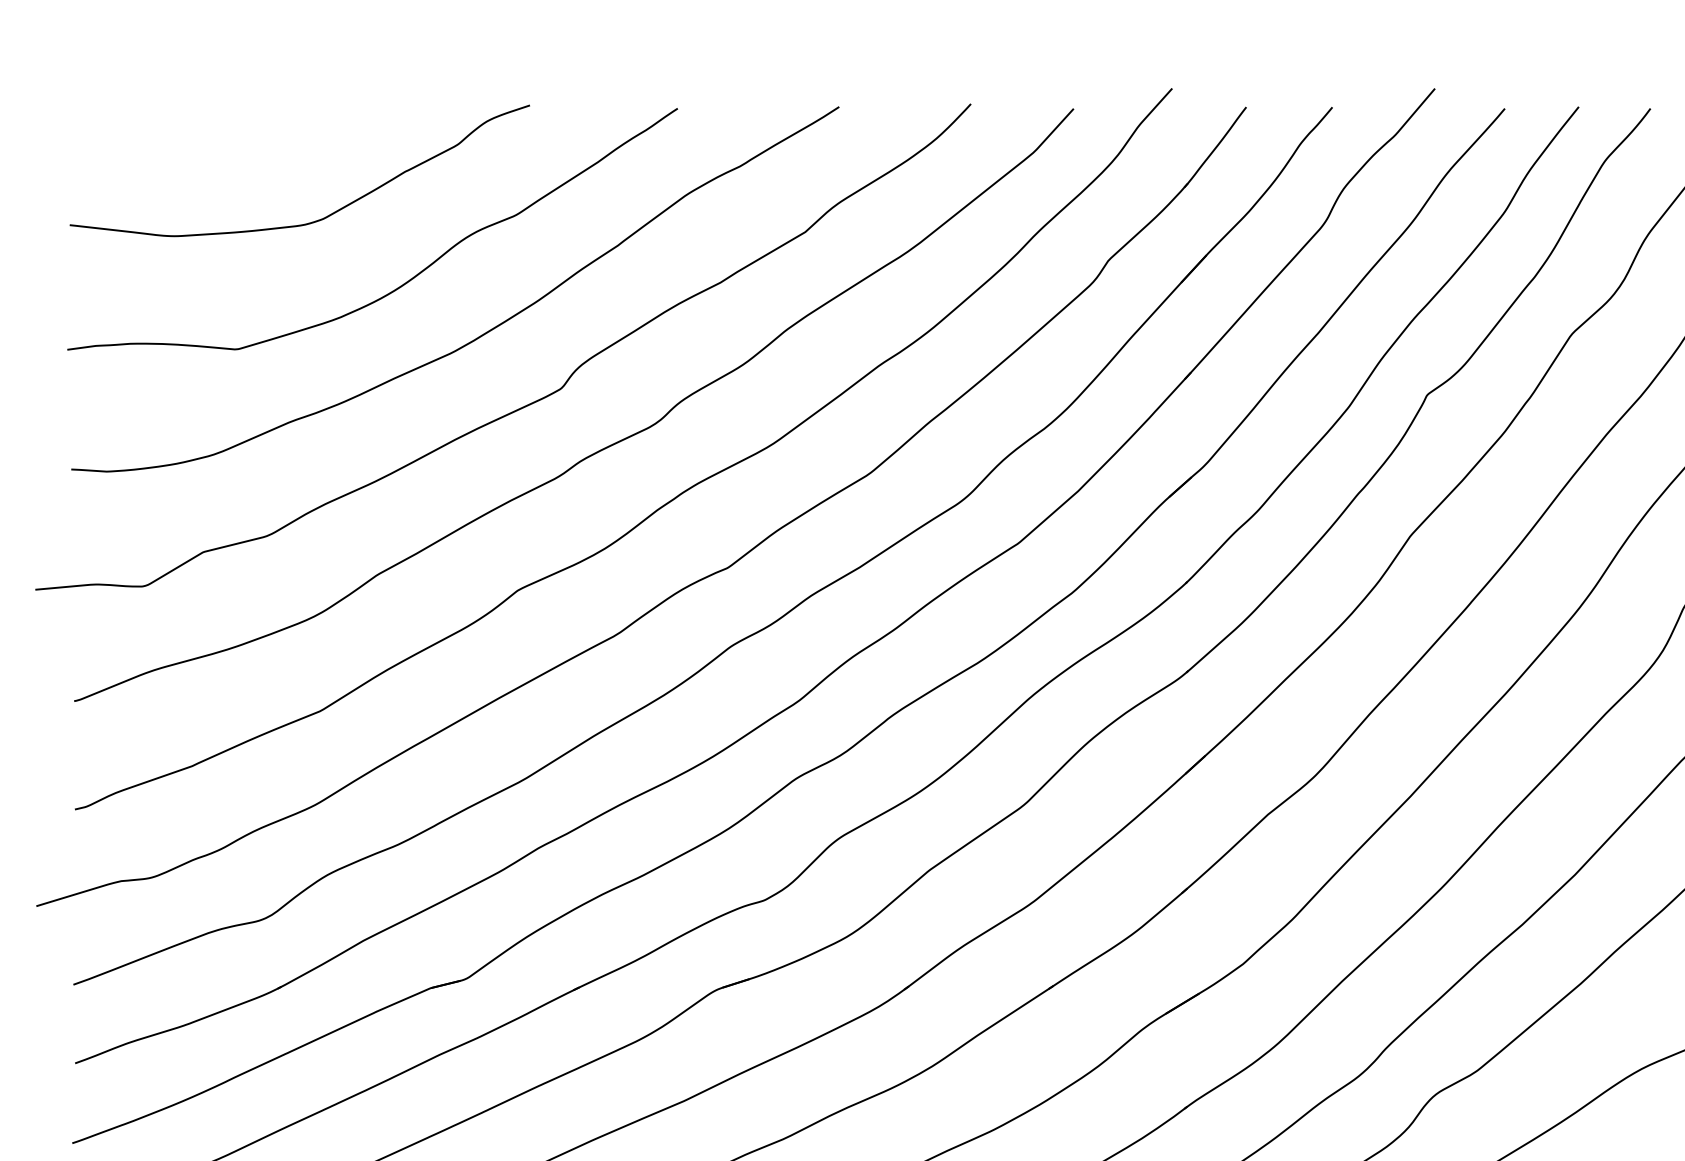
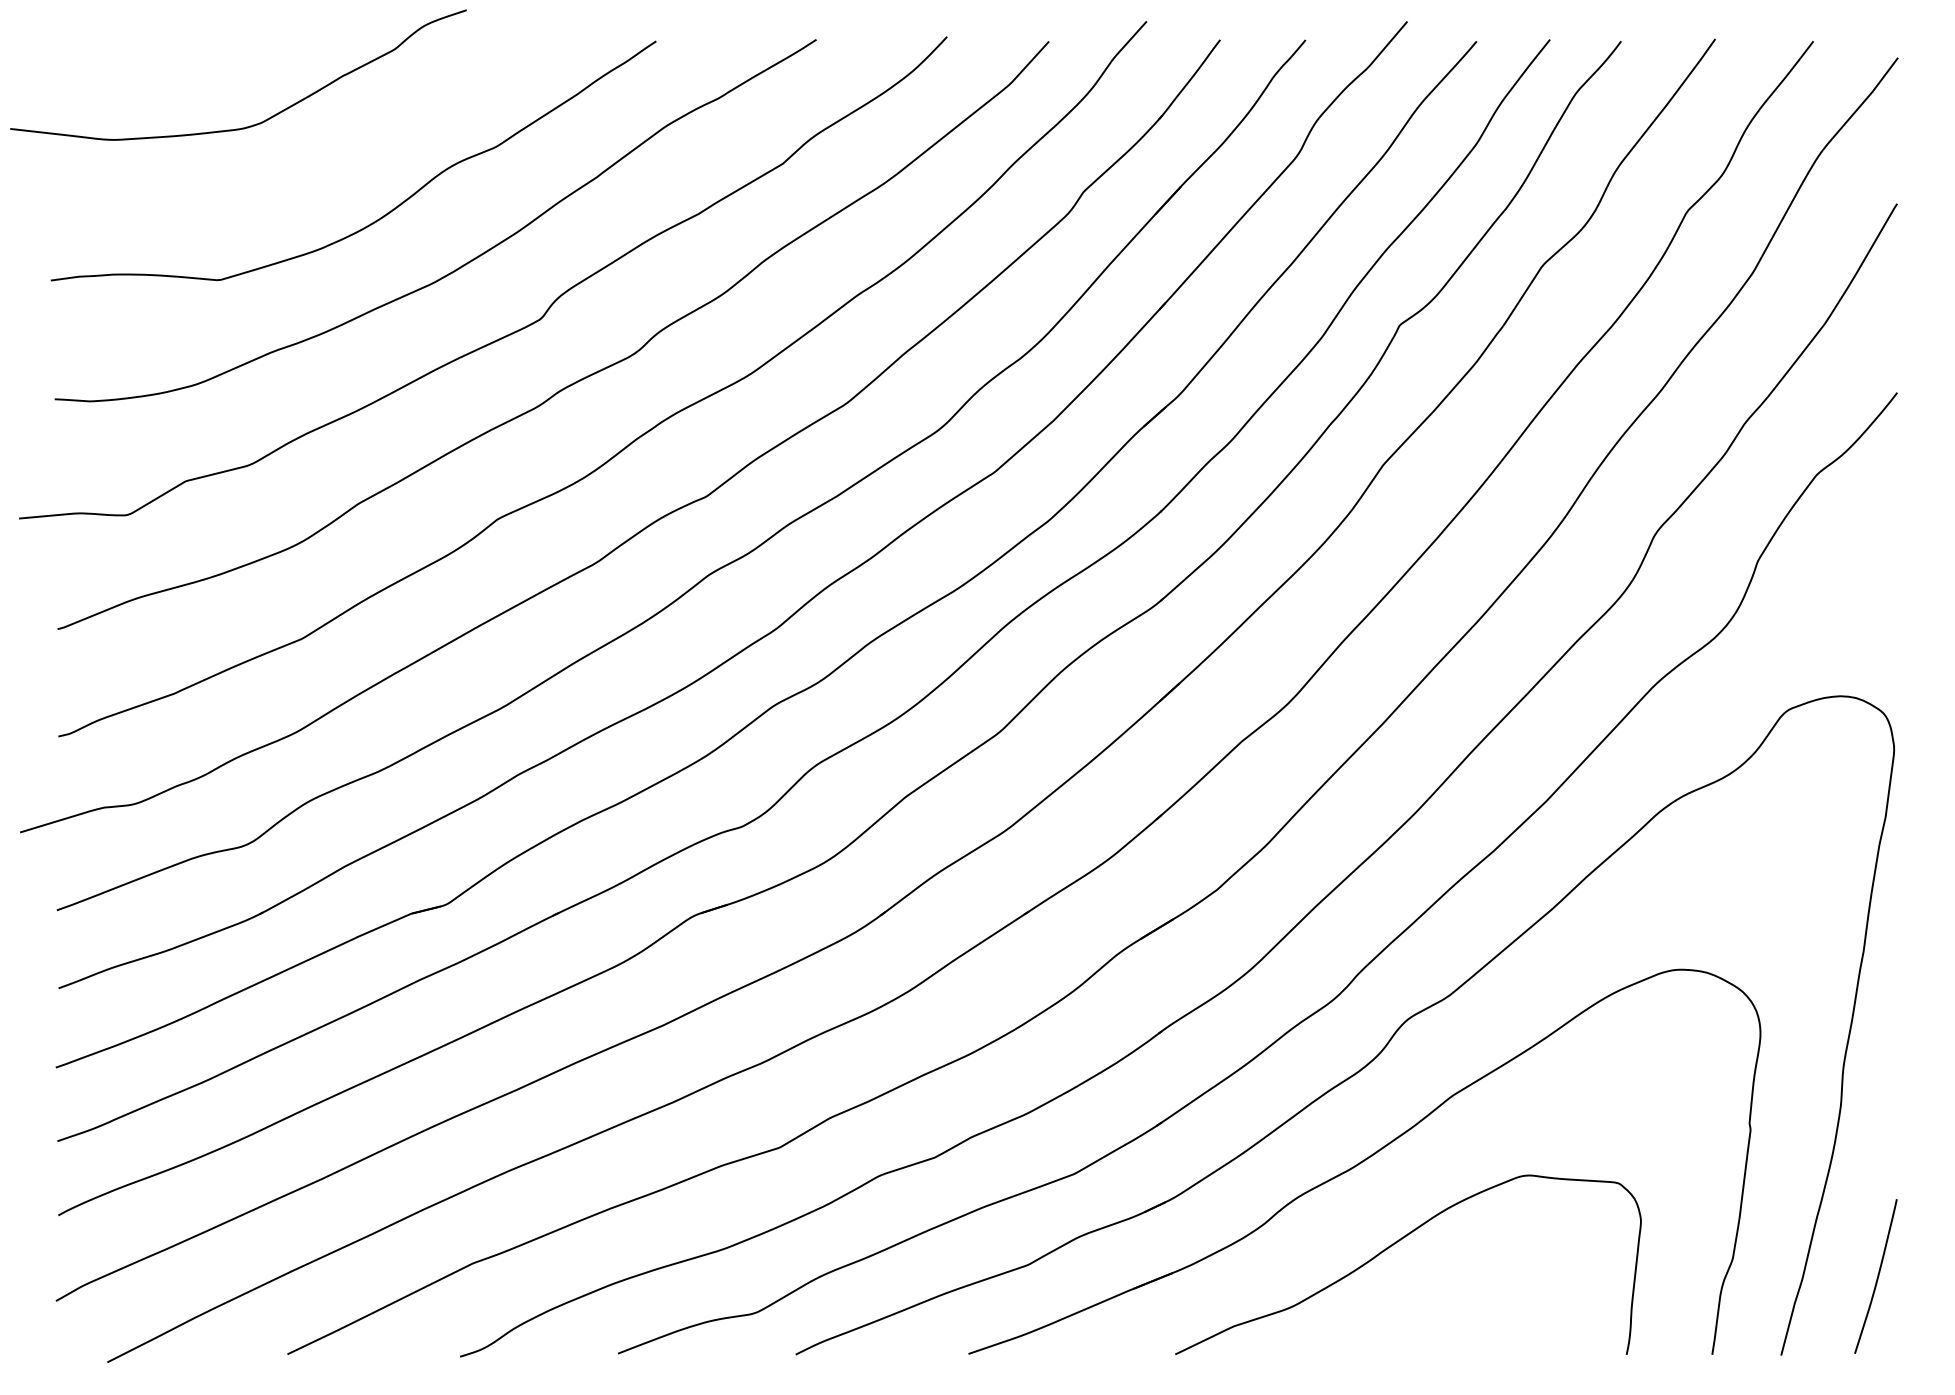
curve: (318, 219) -> (256, 123), moved

